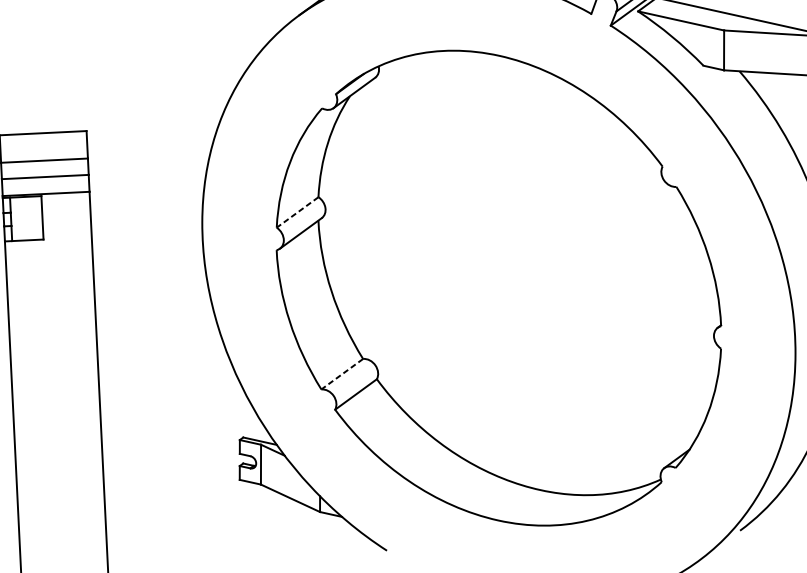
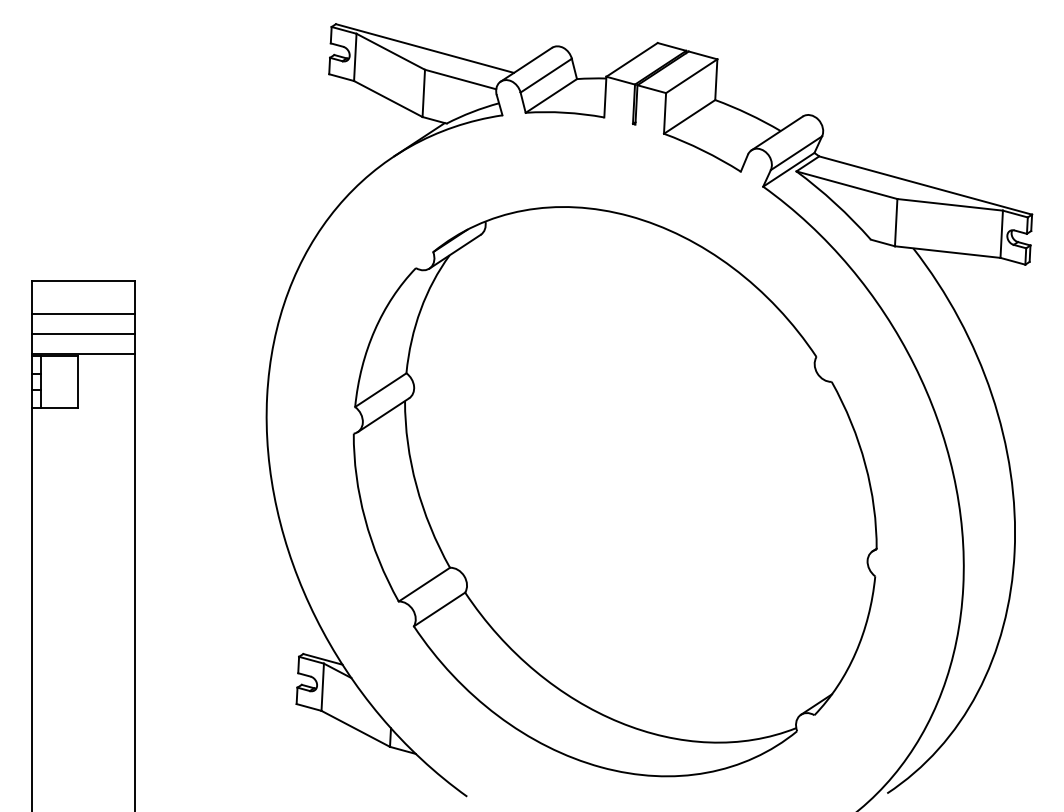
line: (297, 212) -> (380, 390), dashed -> solid
line: (342, 374) -> (424, 584), dashed -> solid

